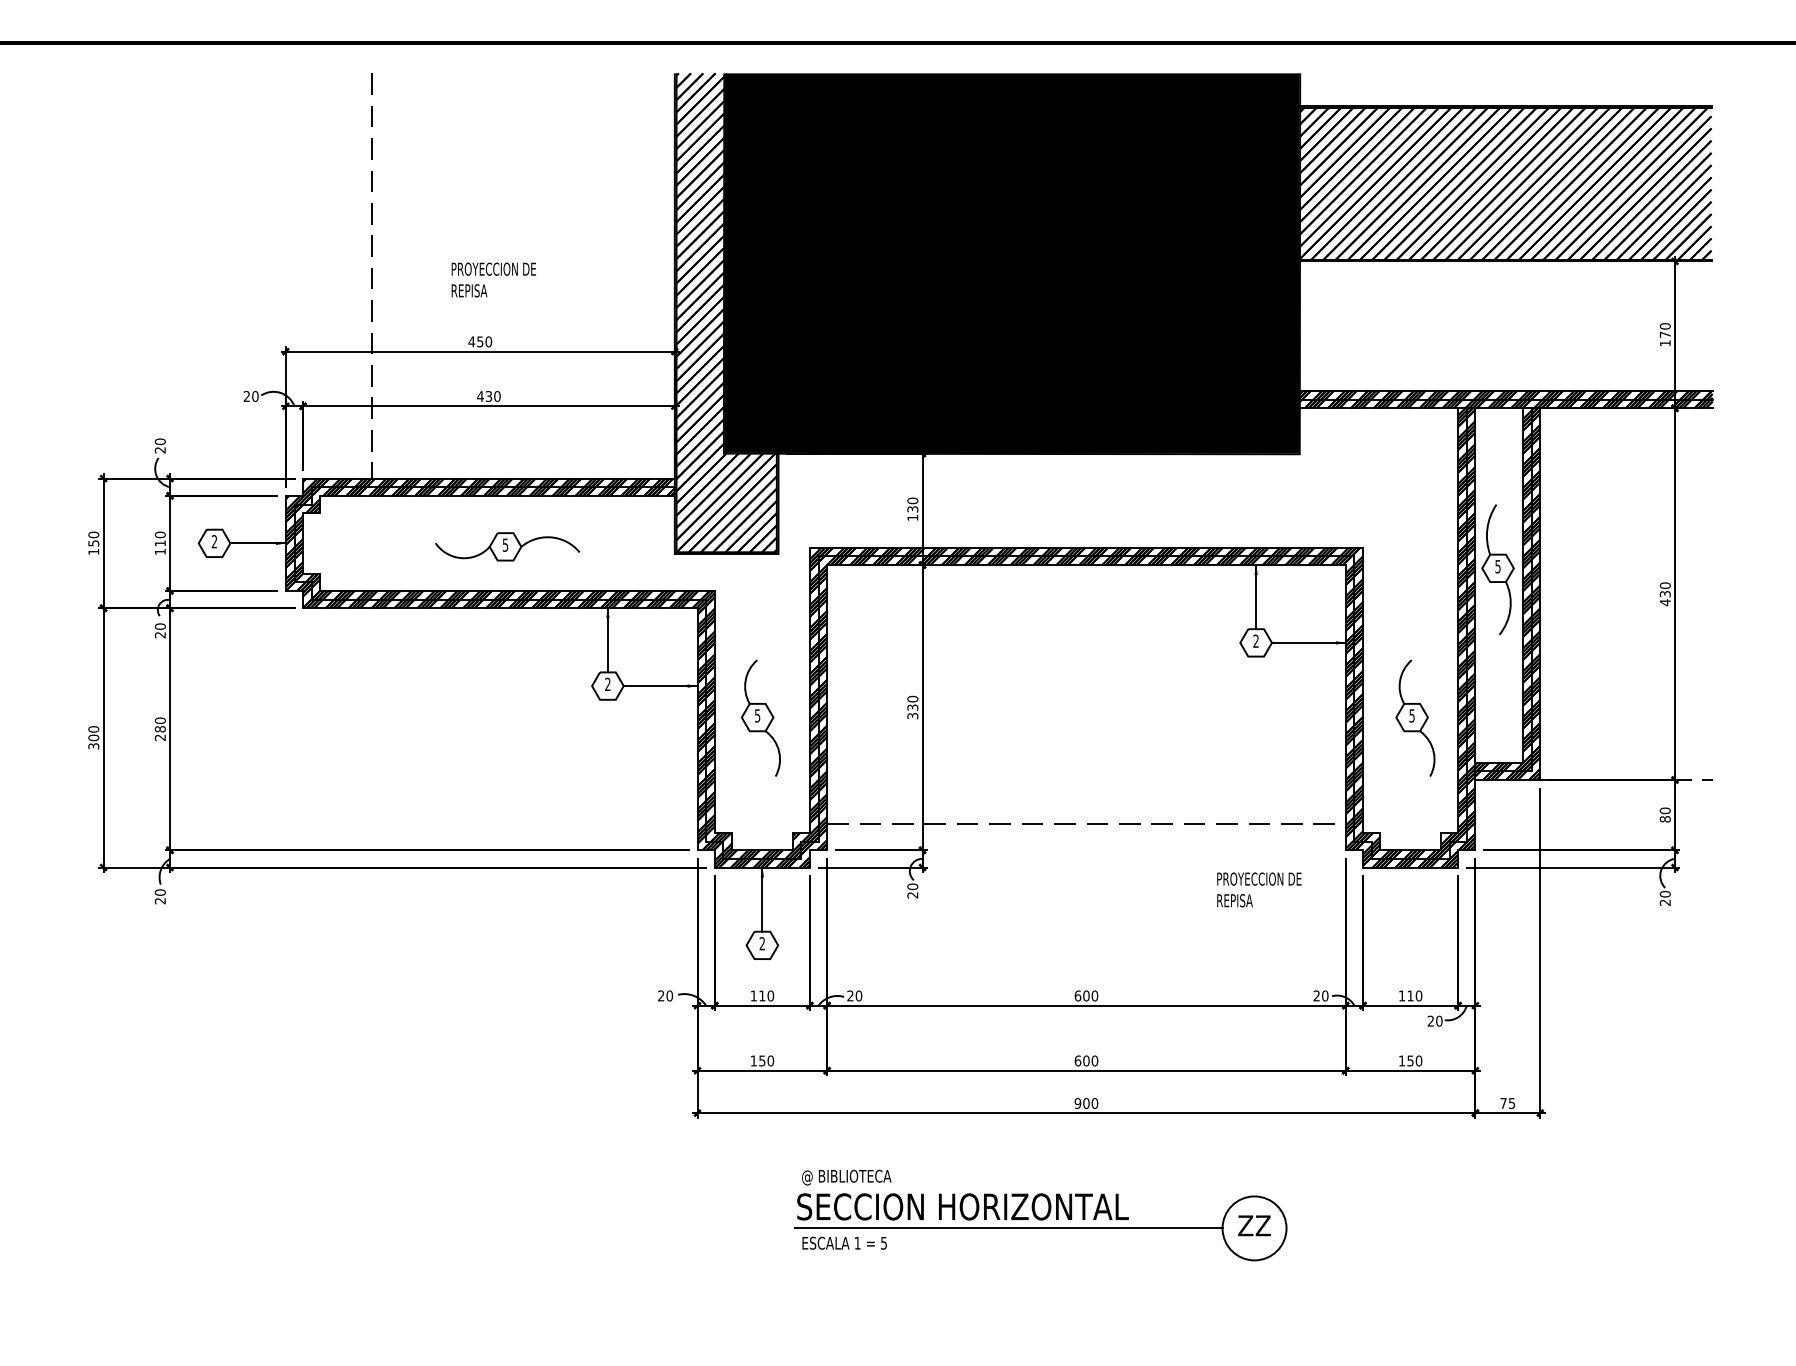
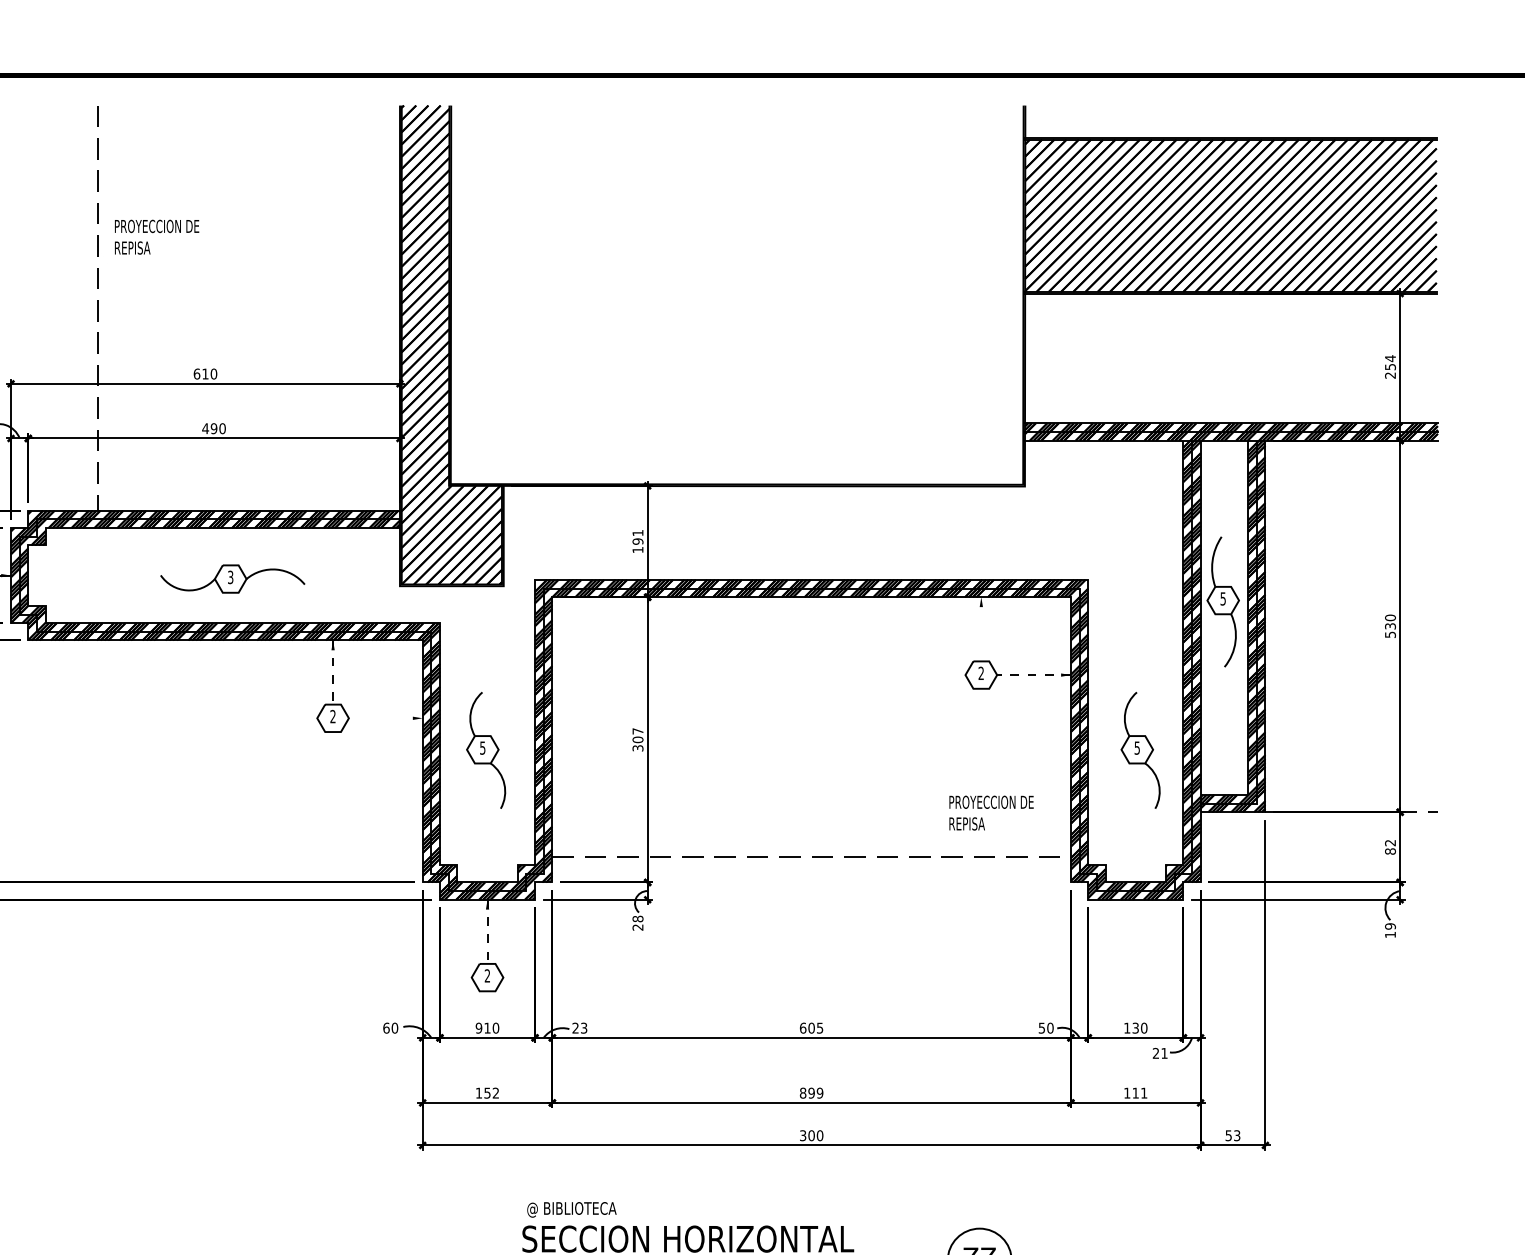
fill: (1011, 262) -> (736, 294), removed
text: (493, 279) -> (156, 236), moved
text: (1664, 334) -> (1389, 366), 170 -> 254
text: (475, 341) -> (200, 373), 450 -> 610
text: (488, 396) -> (213, 428), 430 -> 490
text: (912, 504) -> (637, 536), 130 -> 191
text: (505, 544) -> (230, 576), 5 -> 3
line: (1256, 597) -> (981, 629), removed
text: (1665, 602) -> (1390, 634), 430 -> 530
line: (607, 640) -> (332, 672), solid -> dashed
line: (1308, 642) -> (1033, 674), solid -> dashed
line: (660, 686) -> (385, 718), removed
text: (912, 702) -> (637, 734), 330 -> 307
text: (1664, 810) -> (1389, 842), 80 -> 82
text: (912, 886) -> (637, 918), 20 -> 28
text: (1259, 889) -> (991, 812), moved
text: (1664, 898) -> (1389, 930), 20 -> 19
line: (762, 900) -> (487, 932), solid -> dashed
text: (661, 995) -> (386, 1027), 20 -> 60
text: (753, 995) -> (478, 1027), 110 -> 910
text: (858, 995) -> (583, 1027), 20 -> 23
text: (1094, 995) -> (819, 1027), 600 -> 605
text: (1316, 995) -> (1041, 1027), 20 -> 50
text: (1410, 995) -> (1135, 1027), 110 -> 130
text: (1439, 1020) -> (1164, 1052), 20 -> 21
text: (770, 1060) -> (495, 1092), 150 -> 152
text: (1085, 1060) -> (810, 1092), 600 -> 899
text: (1414, 1060) -> (1139, 1092), 150 -> 111
text: (1077, 1103) -> (802, 1135), 900 -> 300
text: (1507, 1103) -> (1232, 1135), 75 -> 53

